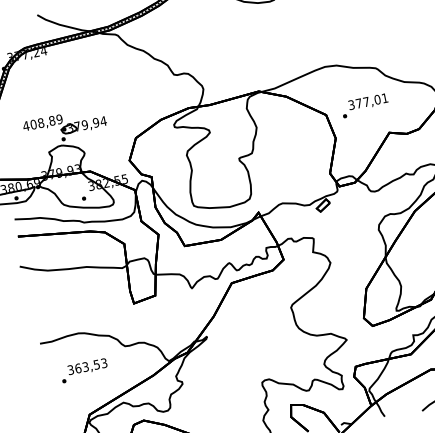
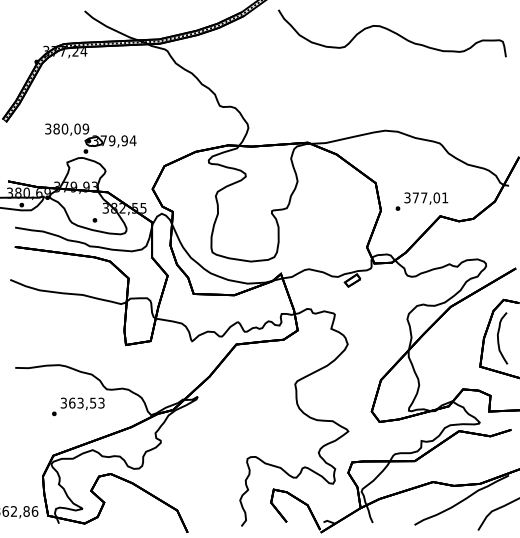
text: (364, 105) -> (421, 201), moved
text: (38, 123) -> (62, 128), 408,89 -> 380,09
text: (84, 370) -> (78, 406), moved

